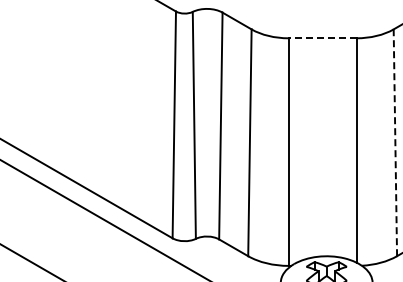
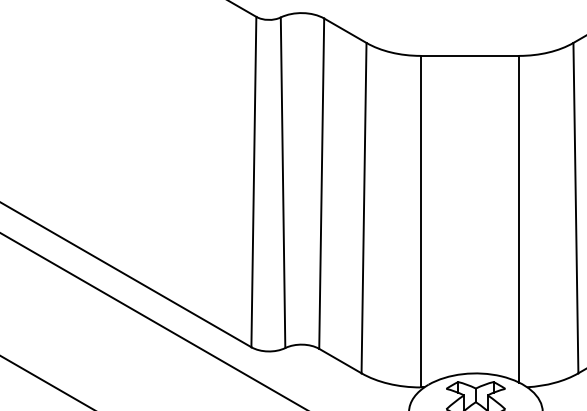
line: (322, 38) -> (469, 56), dashed -> solid
line: (395, 142) -> (576, 207), dashed -> solid

